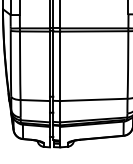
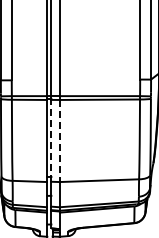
line: (53, 65) -> (51, 140), solid -> dashed
line: (60, 66) -> (59, 141), solid -> dashed

